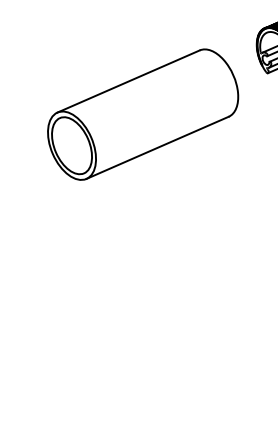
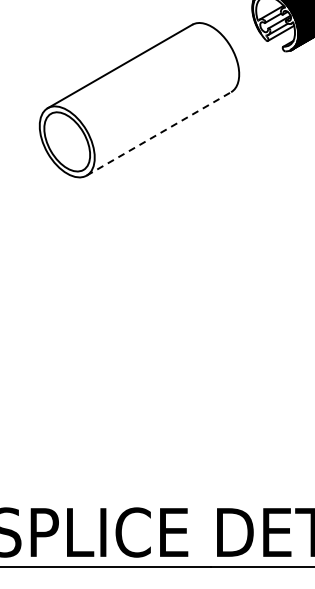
line: (158, 147) -> (159, 133), solid -> dashed

